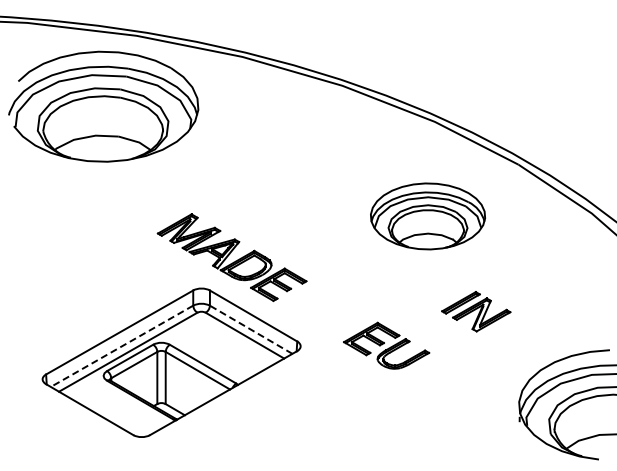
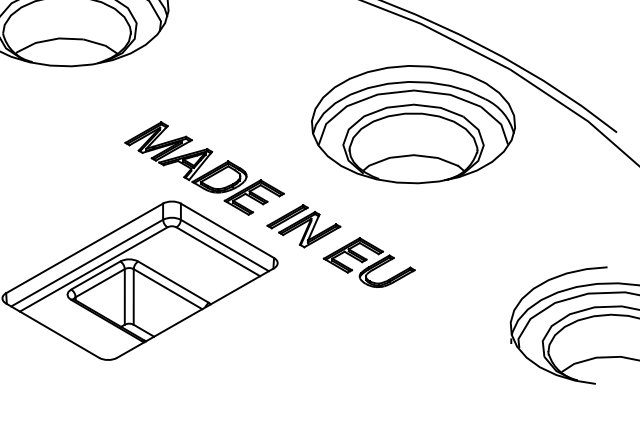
part: (427, 216) -> (412, 124), size x1.67
part: (476, 311) -> (304, 226), moved
line: (251, 329) -> (225, 245), dashed -> solid
line: (122, 346) -> (87, 263), dashed -> solid

